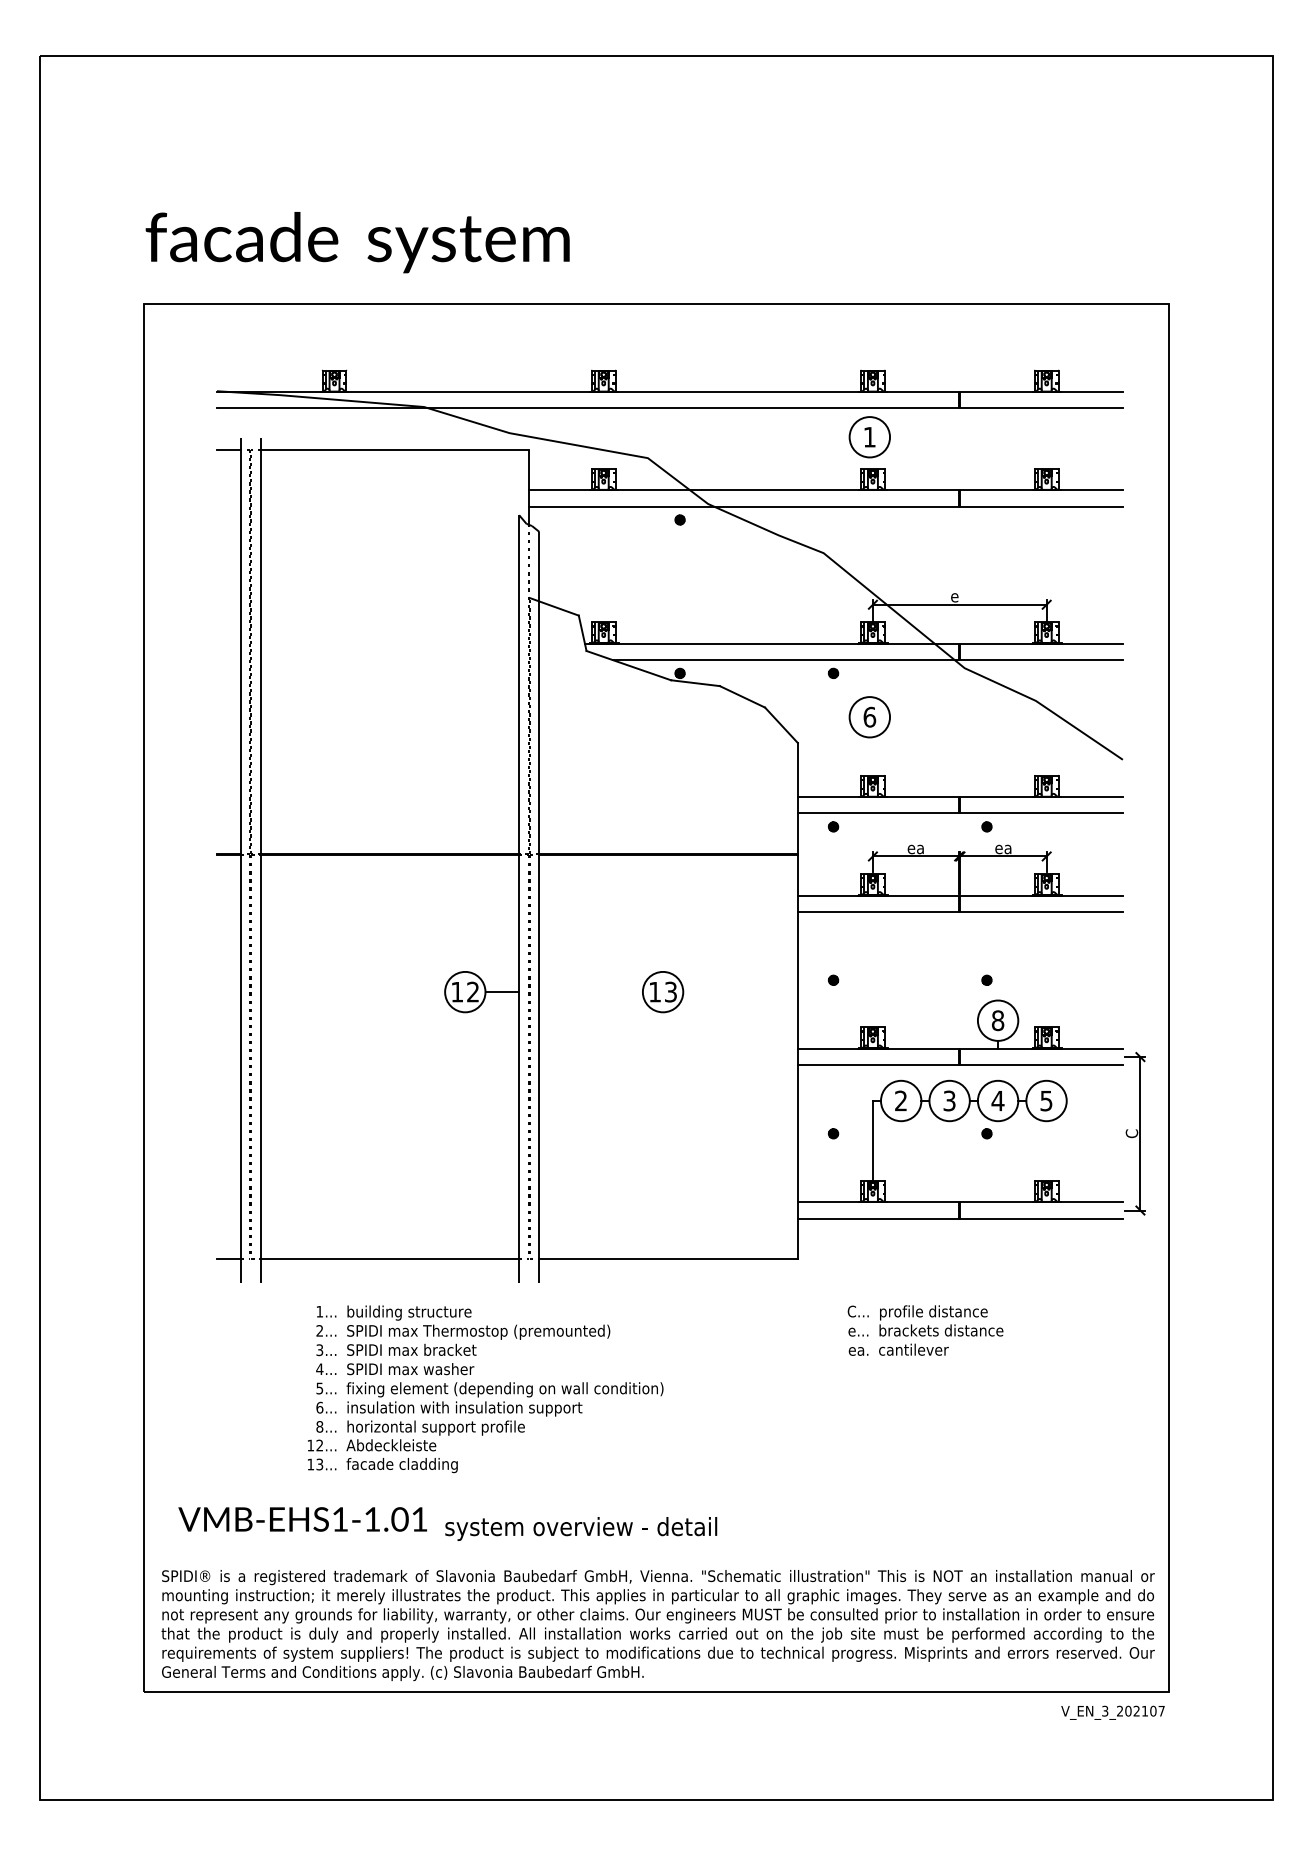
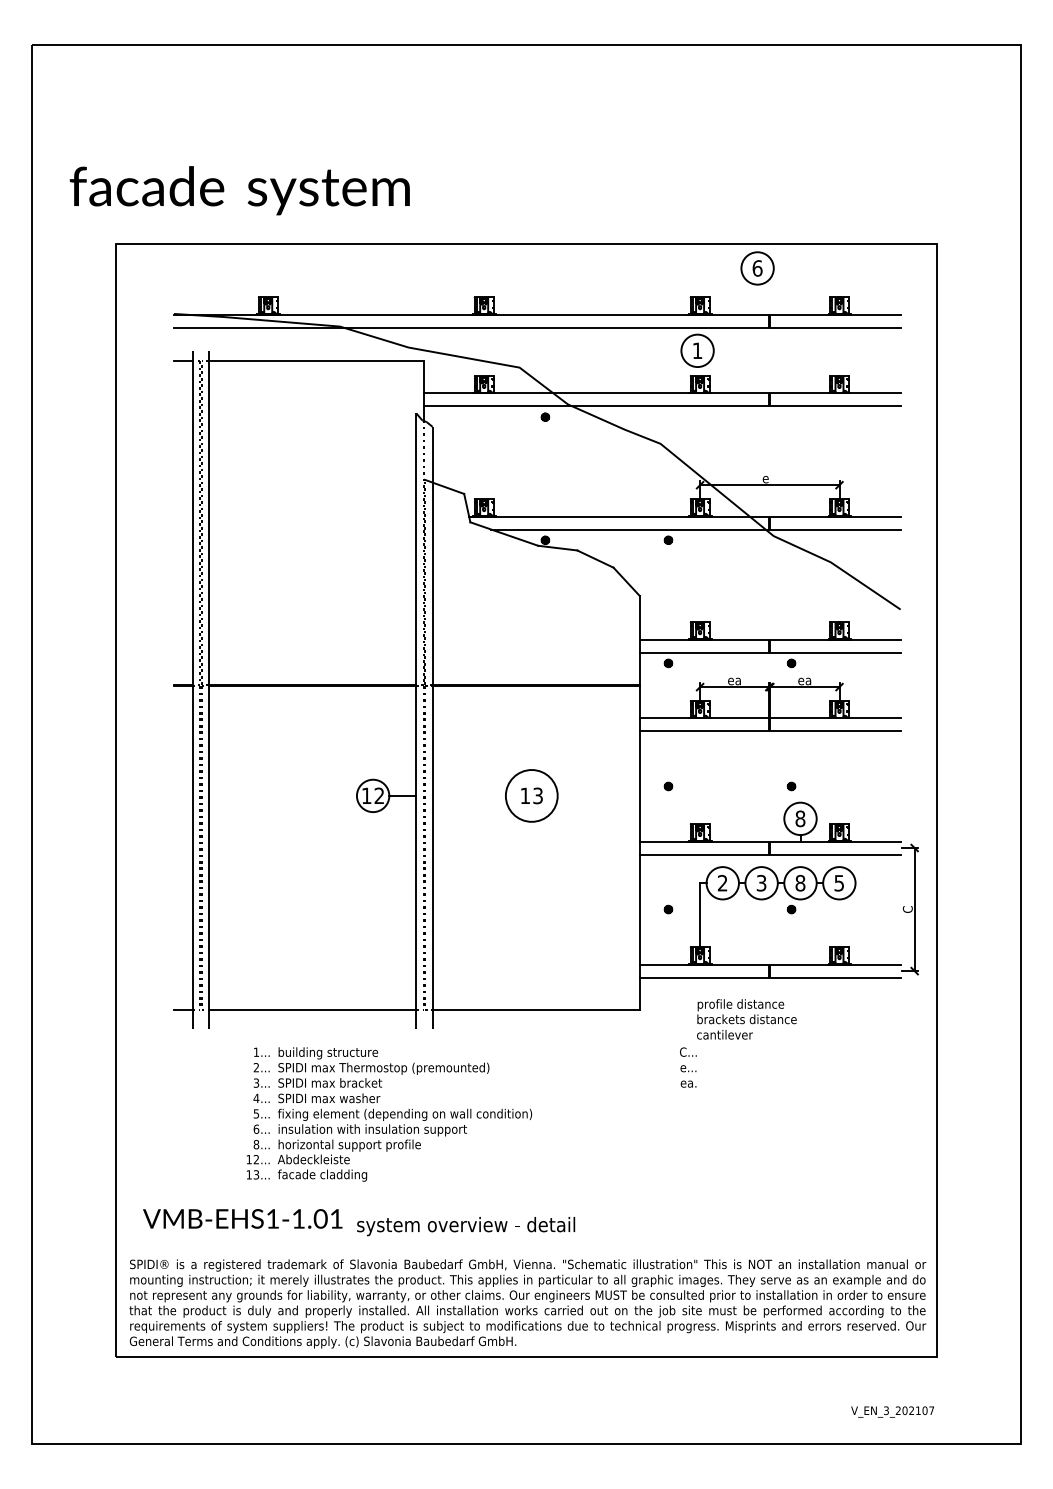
text: (357, 242) -> (239, 190), moved
part: (869, 717) -> (757, 268), moved
circle: (662, 991) -> (531, 795), size x1.6
text: (998, 1100) -> (800, 882), 4 -> 8
text: (940, 1330) -> (746, 1019), moved
text: (1112, 1712) -> (892, 1411), moved

